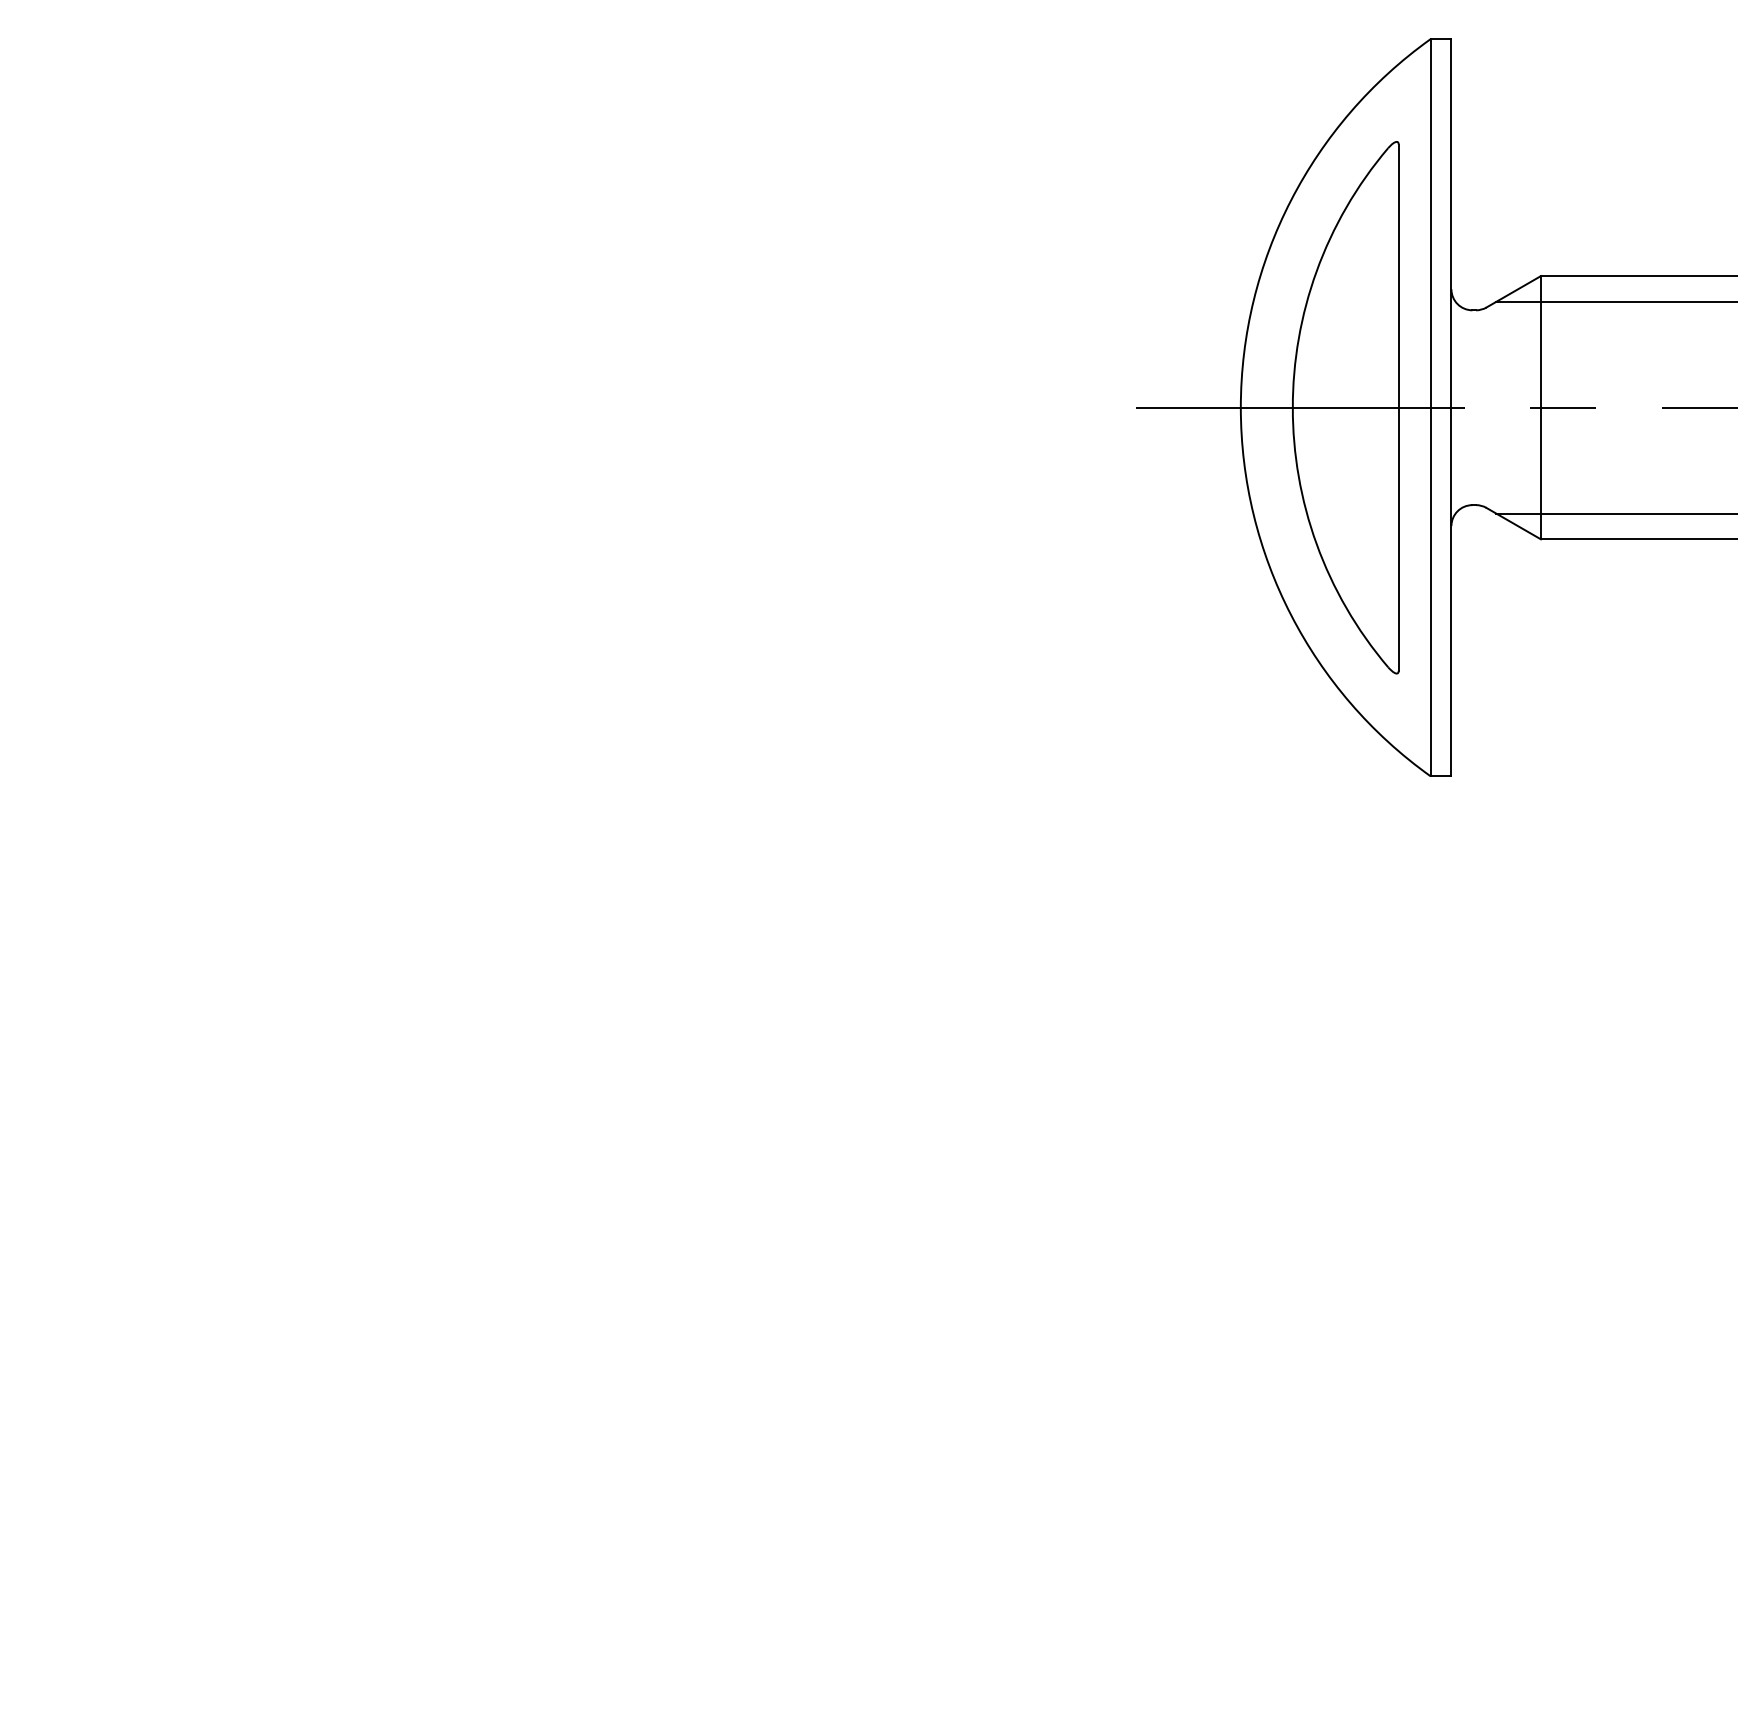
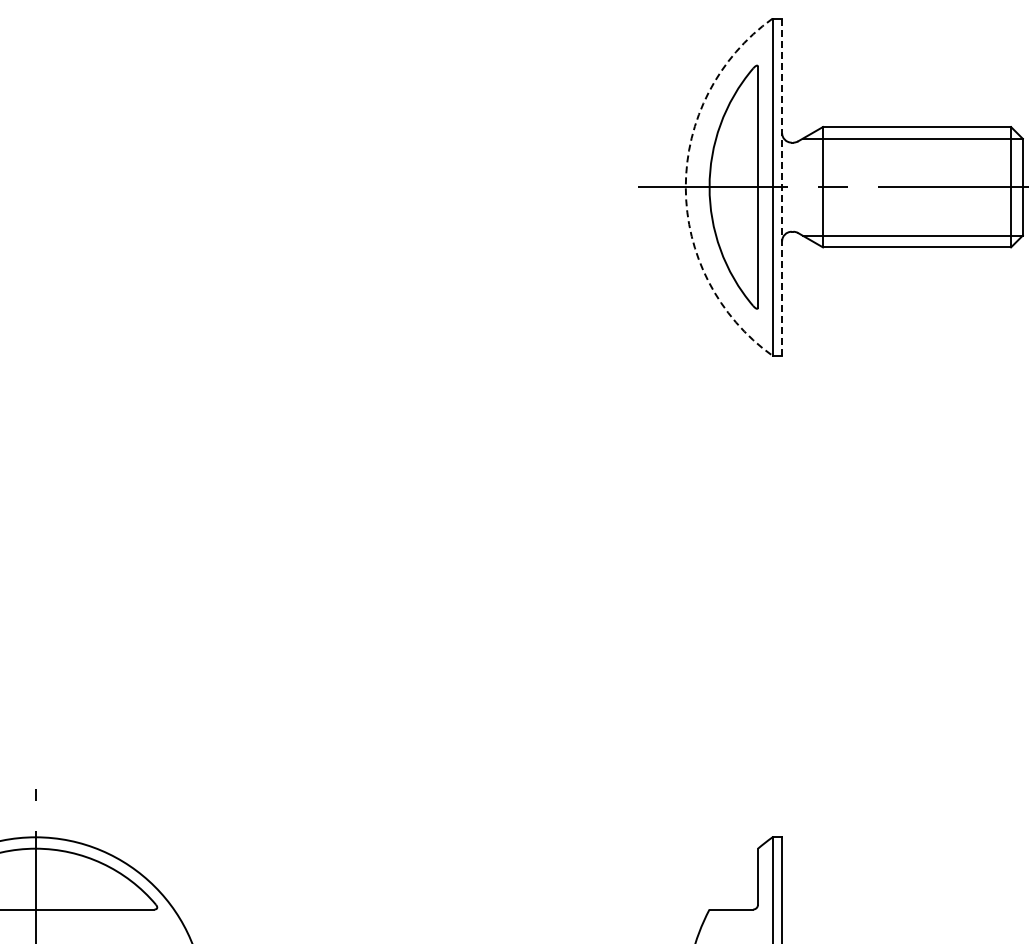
arc: (1240, 408) -> (685, 187), solid -> dashed
line: (1452, 408) -> (782, 187), solid -> dashed

